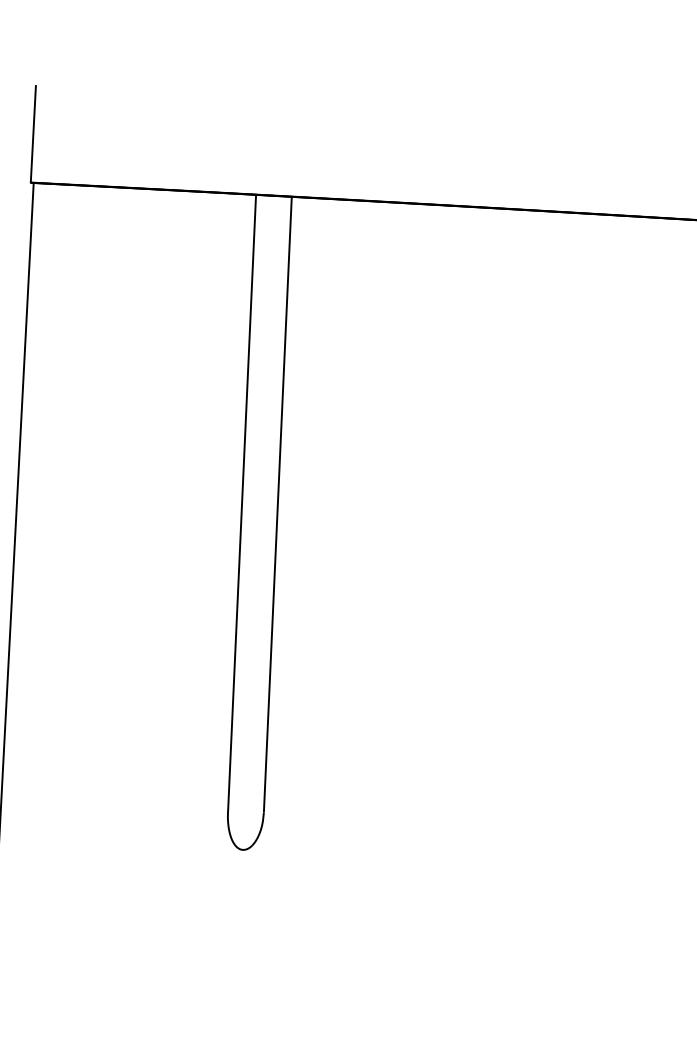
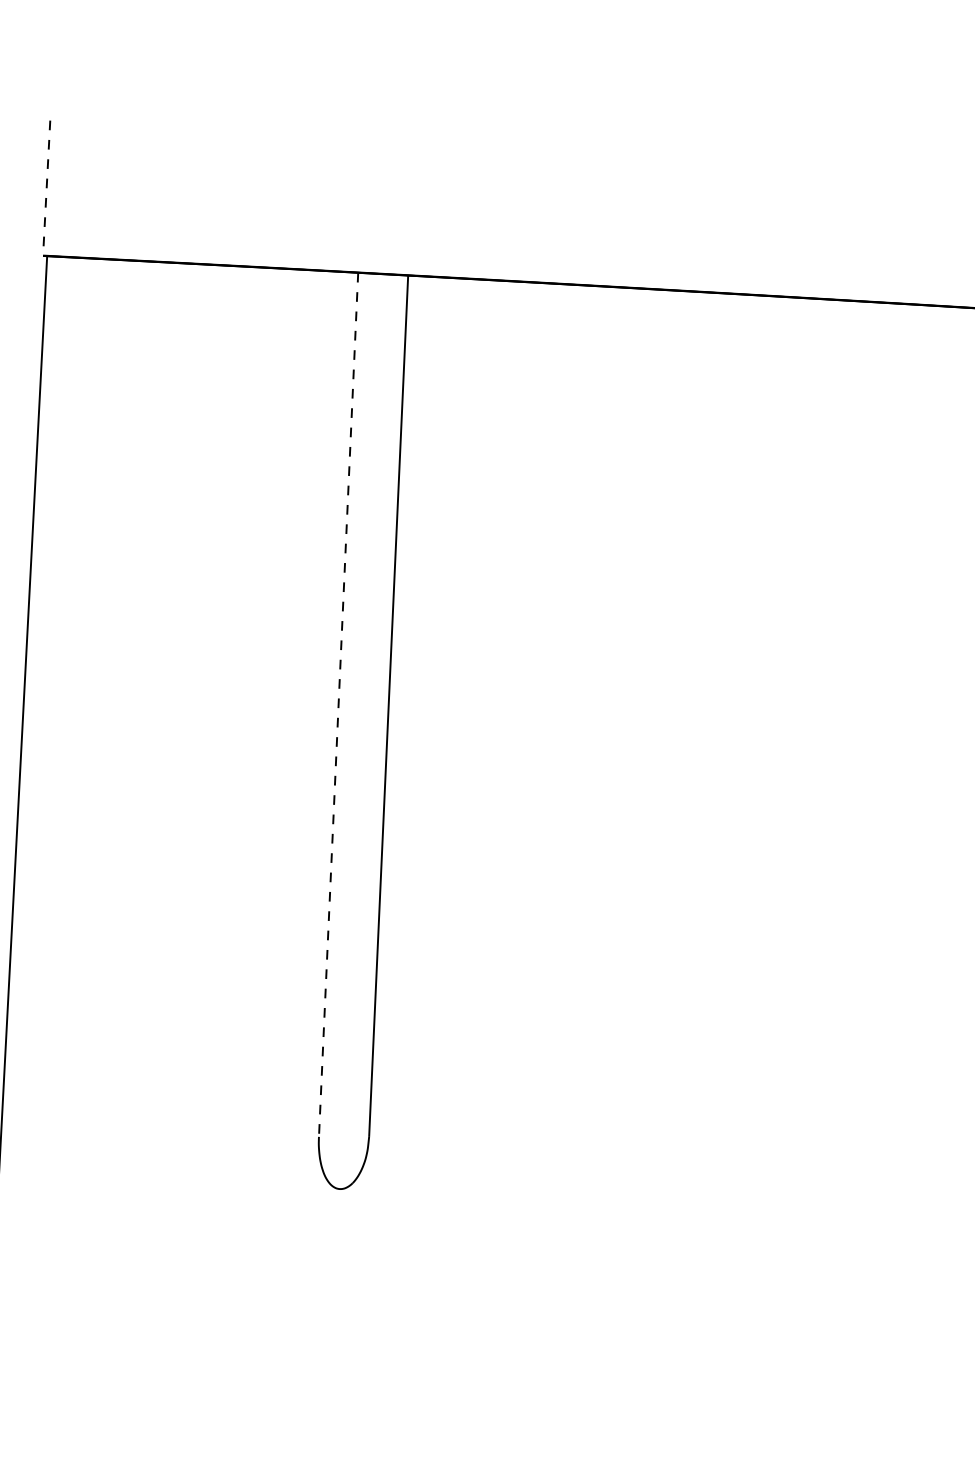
line: (33, 134) -> (46, 188), solid -> dashed
line: (241, 504) -> (338, 705), solid -> dashed

